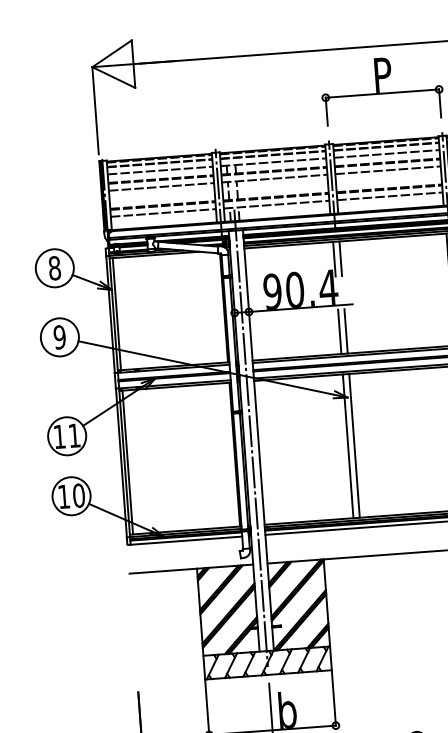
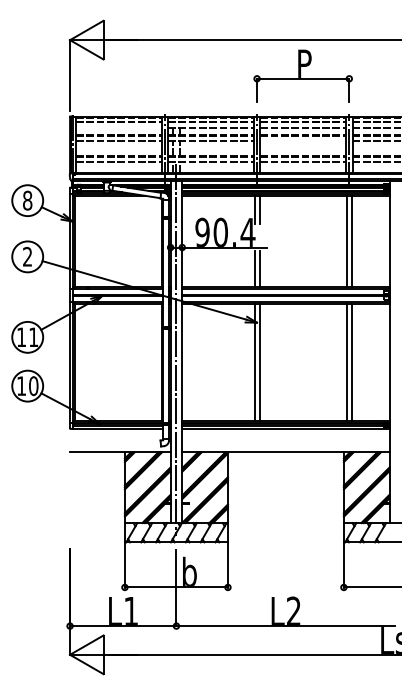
line: (159, 170) -> (118, 127), removed
line: (388, 170) -> (303, 141), removed
text: (59, 336) -> (27, 256), 9 -> 2

